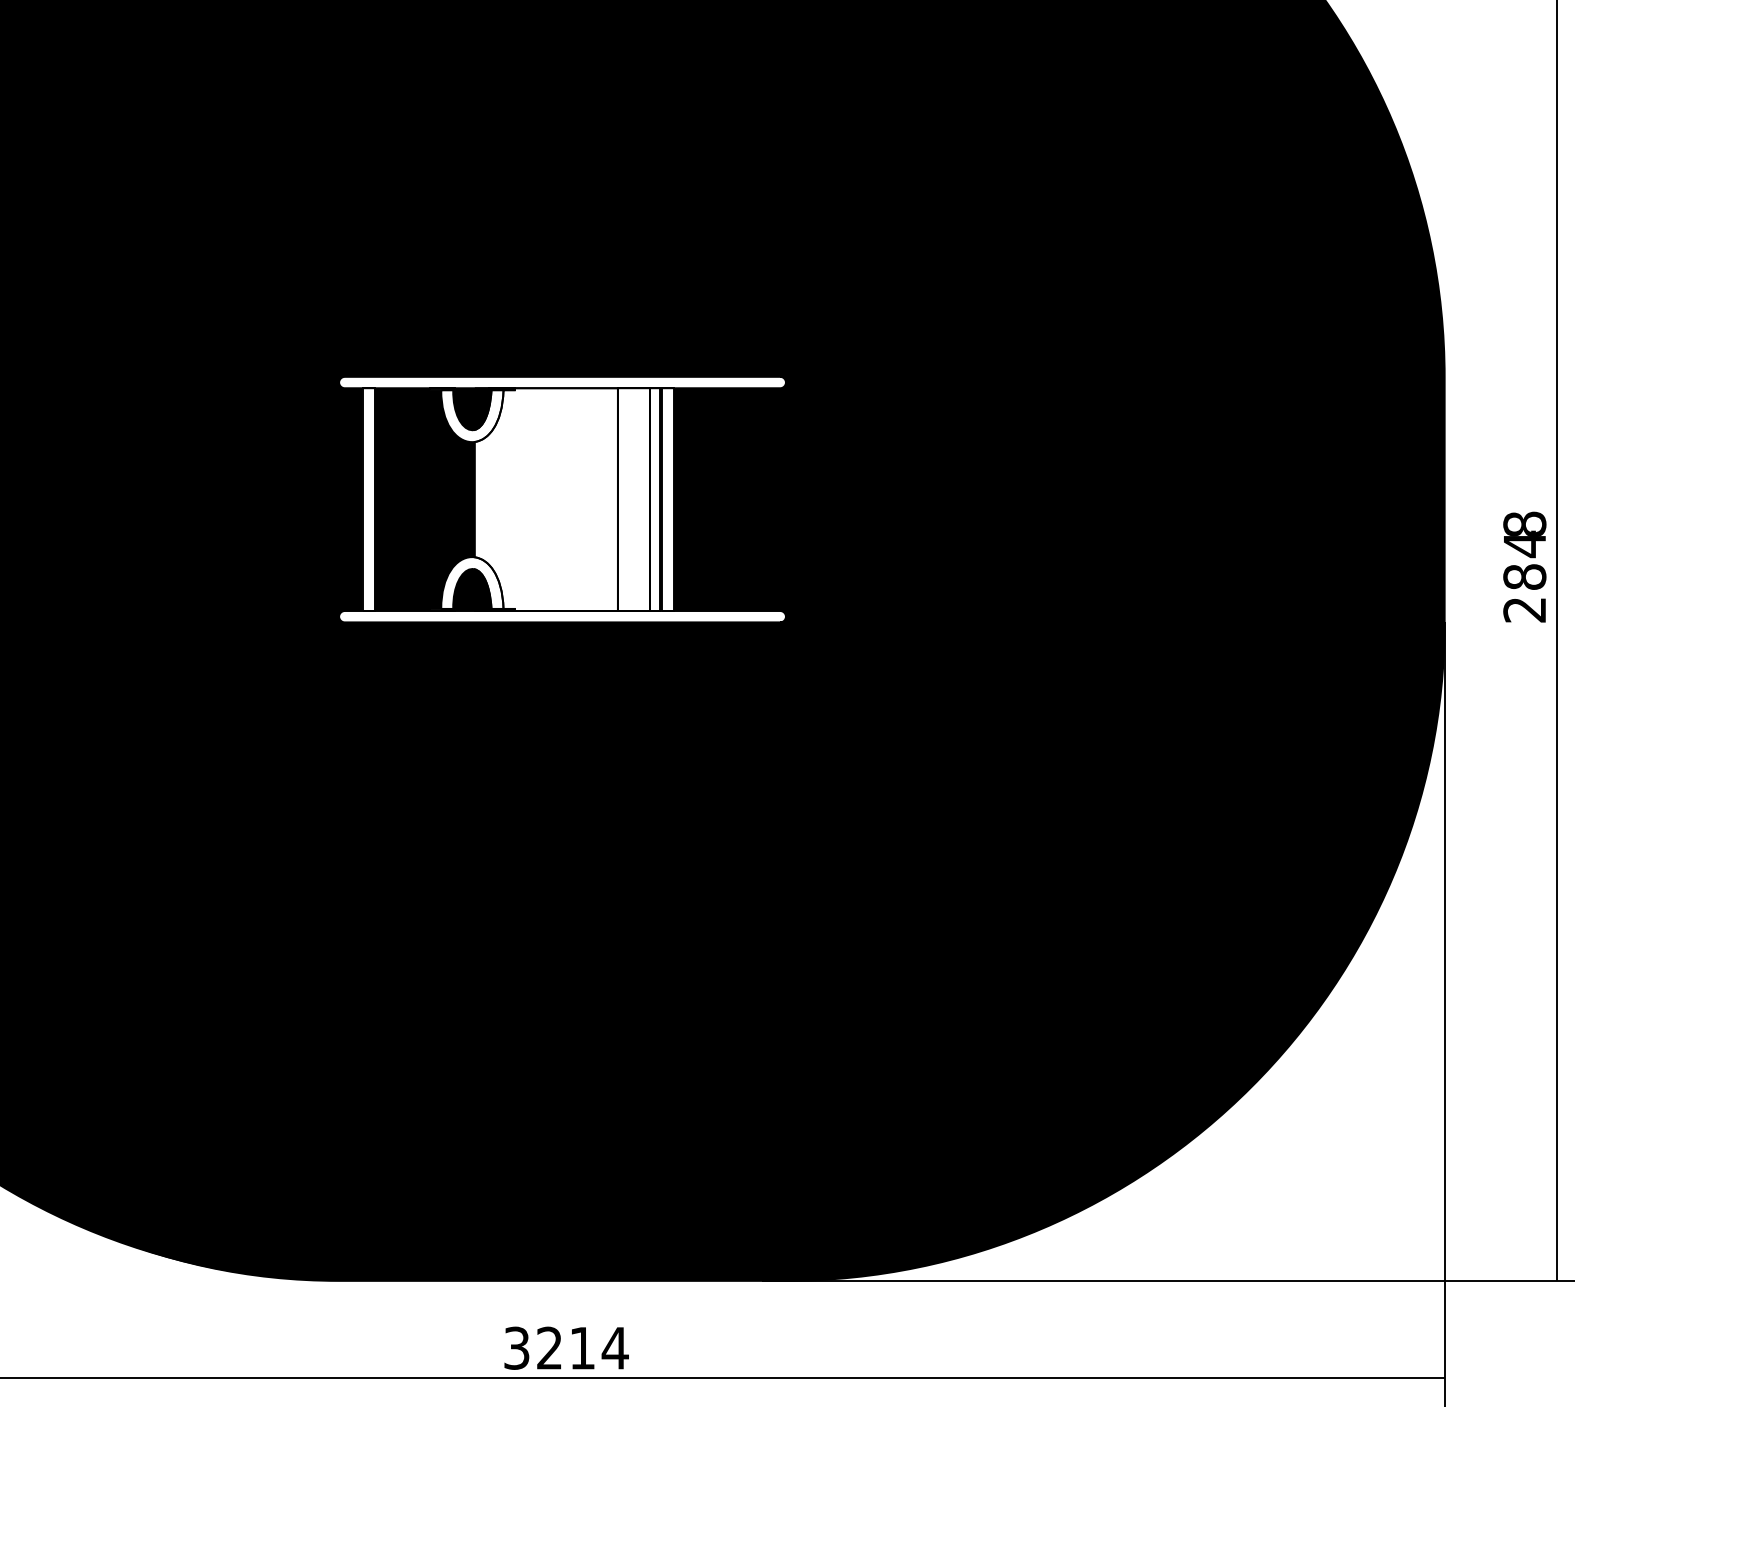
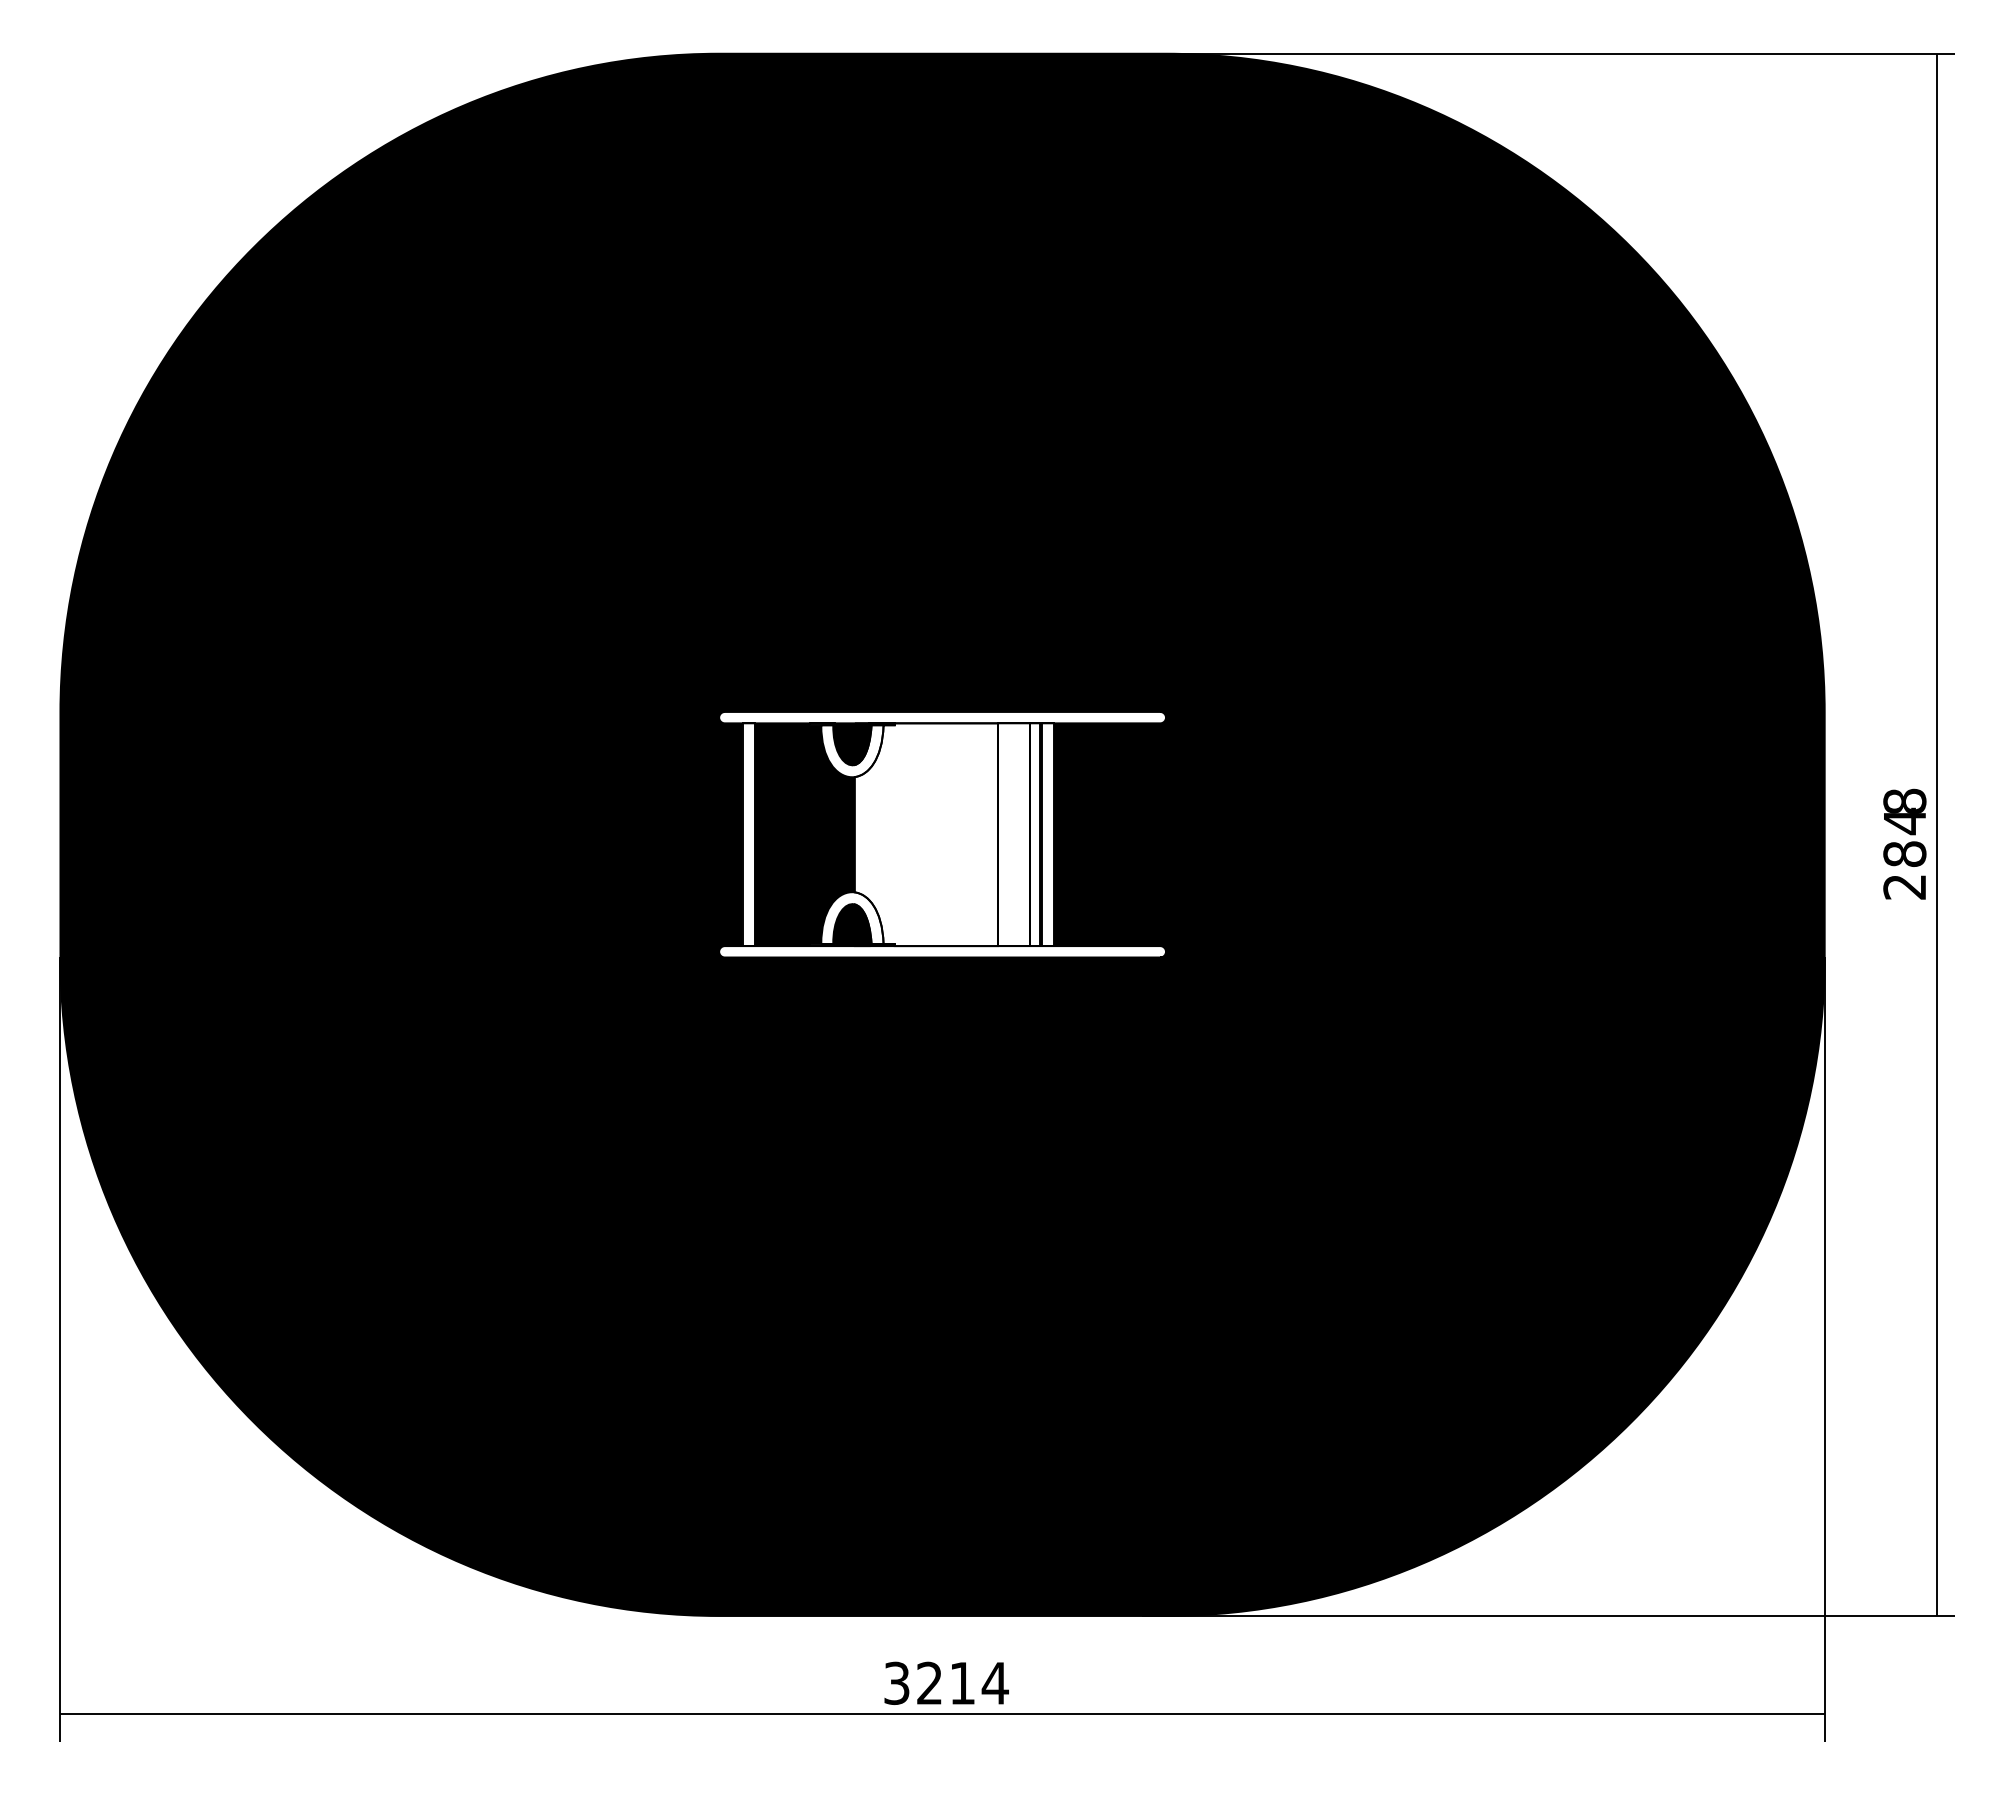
text: (1524, 566) -> (1904, 843), moved

